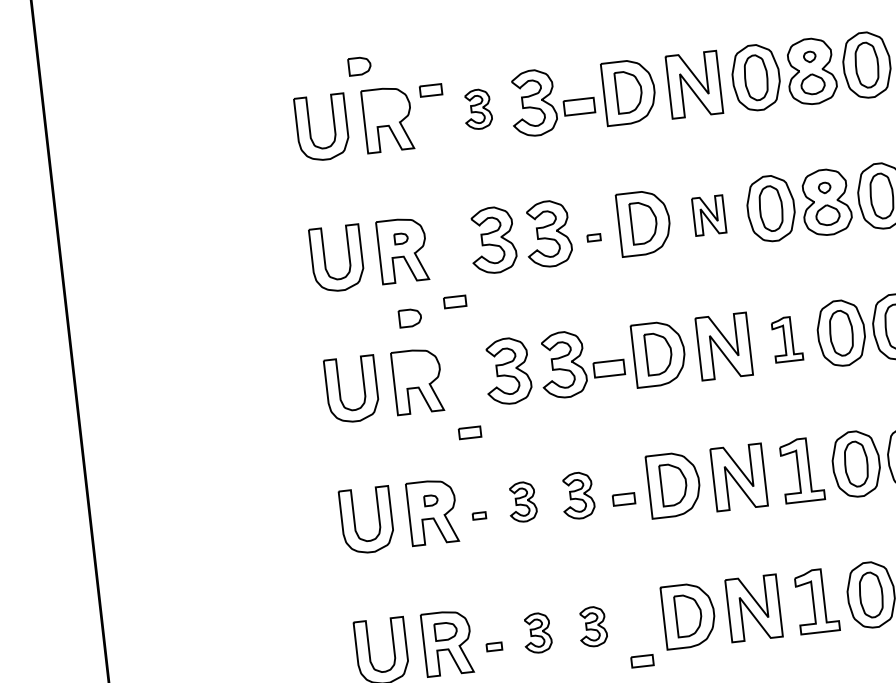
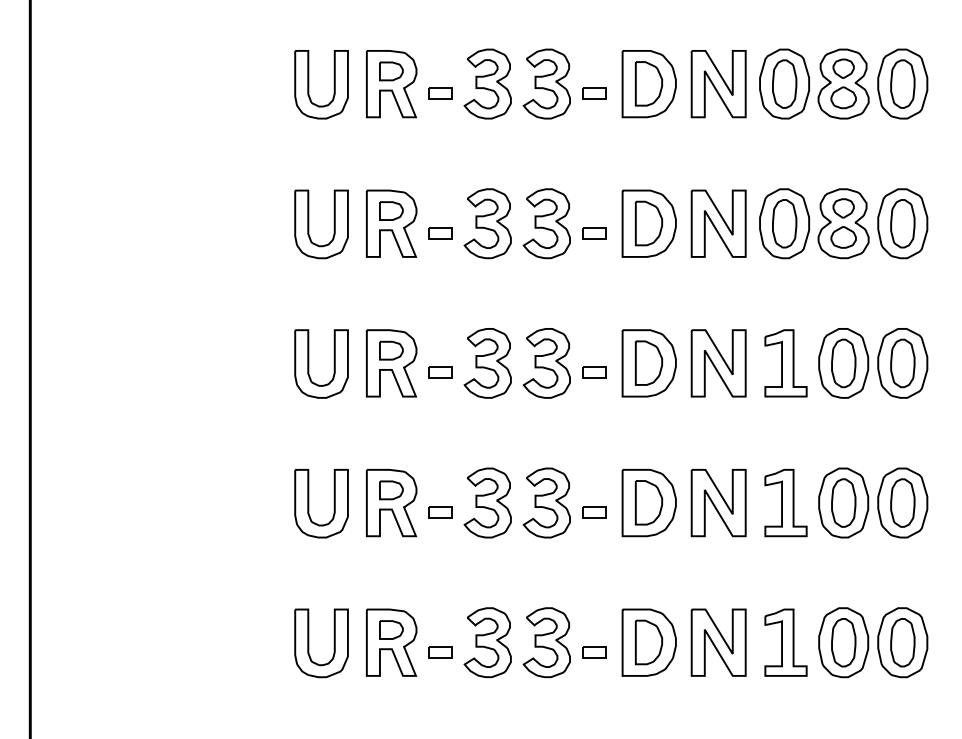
part: (809, 56) -> (843, 68), size x1.67
part: (359, 66) -> (391, 71), moved
part: (430, 90) -> (440, 93), moved
part: (578, 106) -> (594, 93), size x0.71
part: (477, 108) -> (487, 83), size x1.67
part: (824, 188) -> (843, 208), size x1.67
part: (709, 215) -> (718, 223), size x1.67
part: (401, 238) -> (391, 210), size x1.67
part: (593, 238) -> (594, 233), size x1.67
part: (455, 302) -> (440, 233), moved
part: (410, 317) -> (391, 350), moved
part: (786, 339) -> (785, 363), size x1.43
part: (608, 368) -> (594, 372), size x0.71
part: (469, 432) -> (440, 372), moved
part: (577, 495) -> (546, 502), size x1.43
part: (431, 500) -> (391, 490), size x1.67
part: (522, 501) -> (487, 502), size x1.67
part: (479, 516) -> (440, 512), size x1.67
part: (592, 626) -> (546, 642), size x1.67
part: (537, 632) -> (487, 642), size x1.67
part: (494, 647) -> (440, 652), size x1.43
part: (642, 661) -> (594, 652), moved

